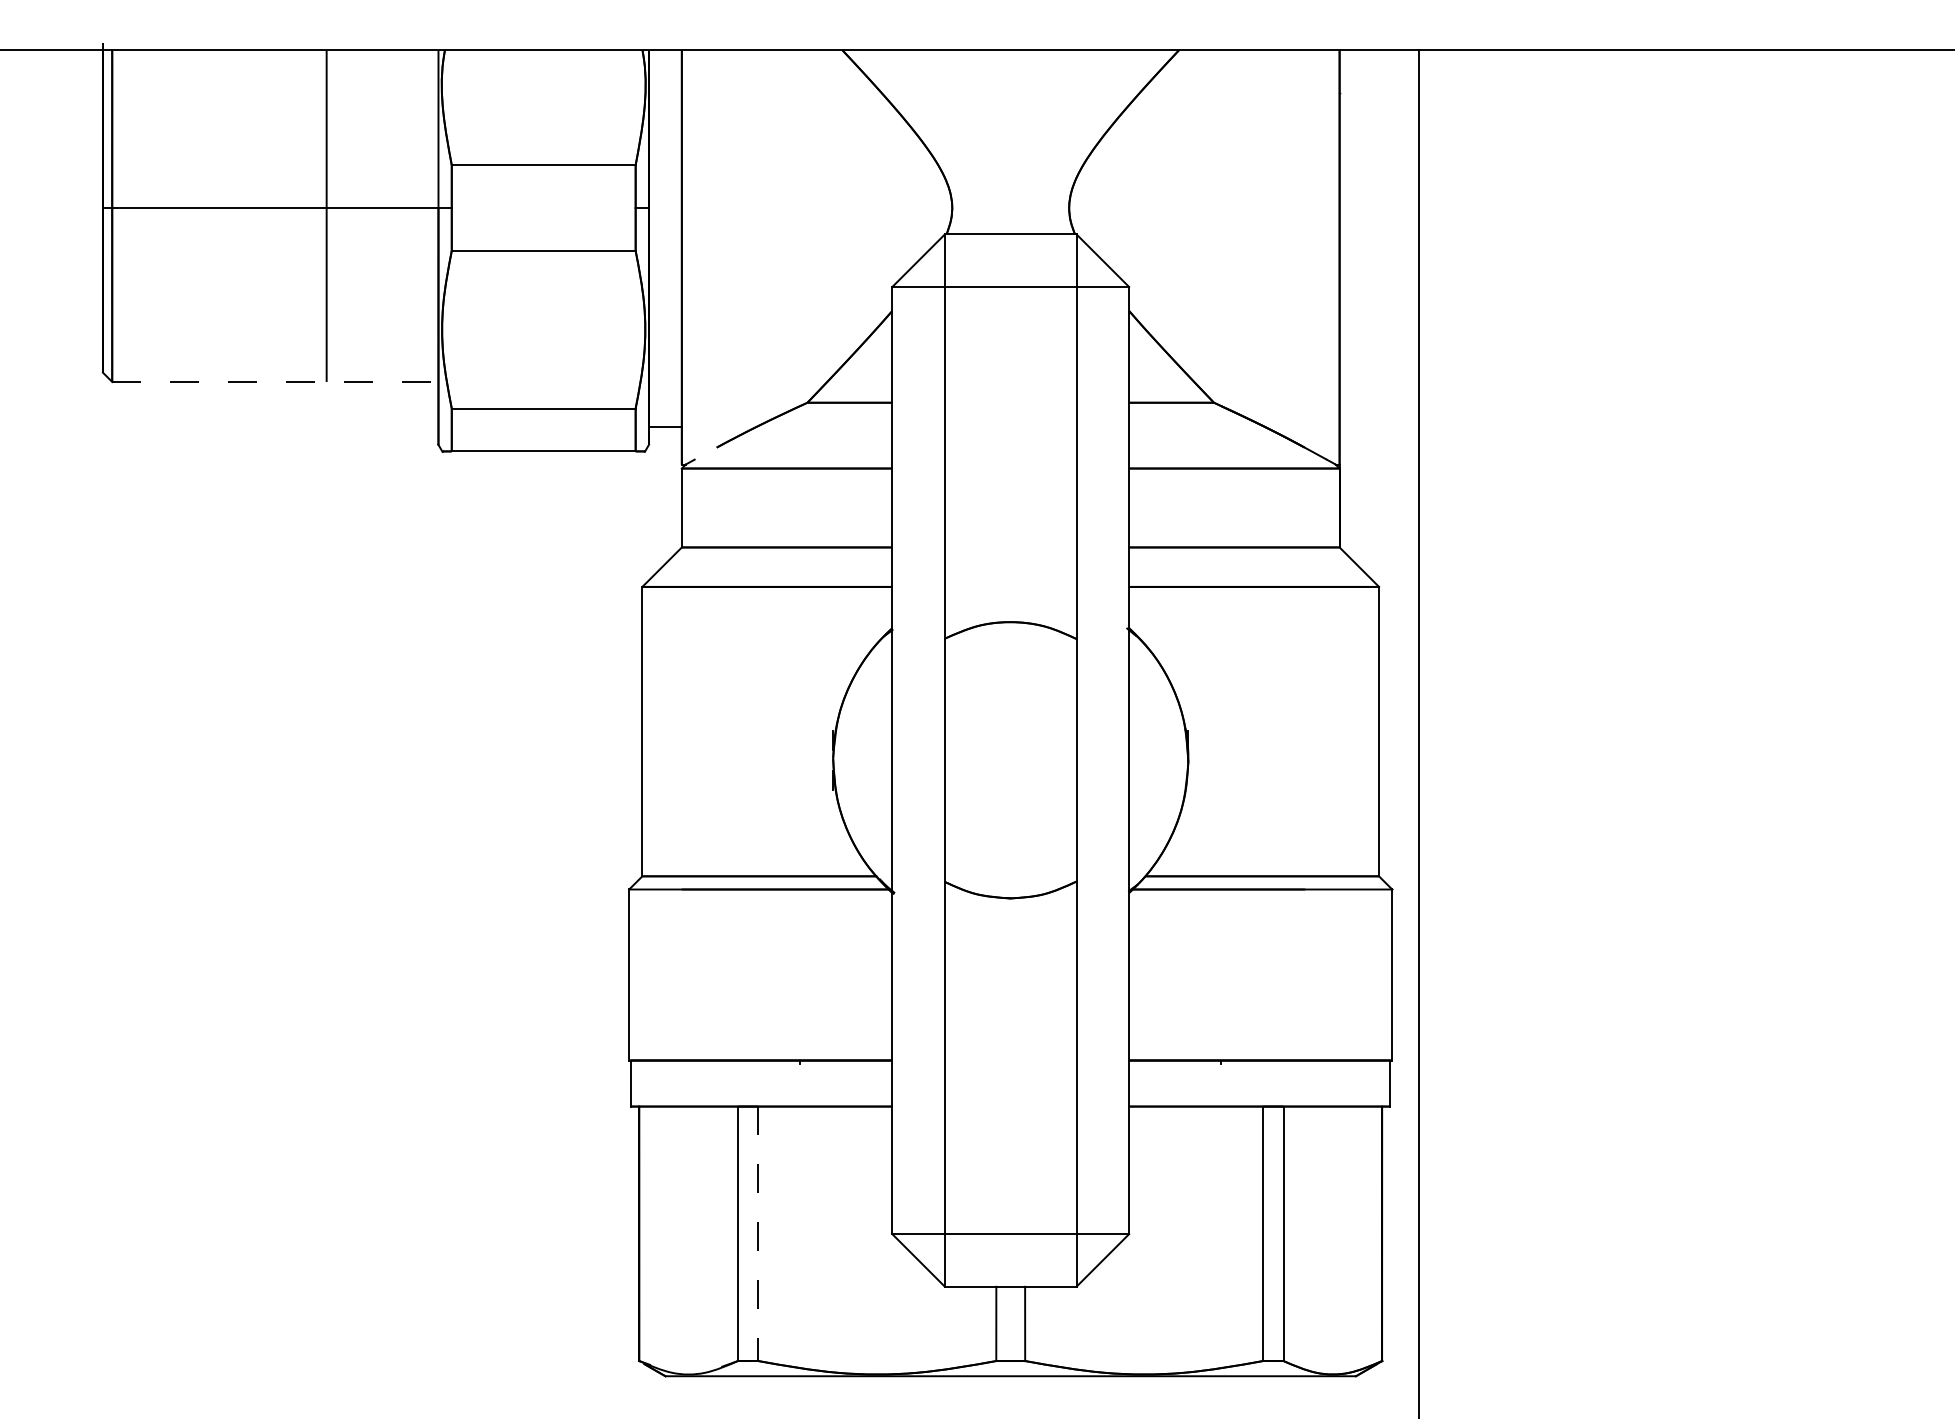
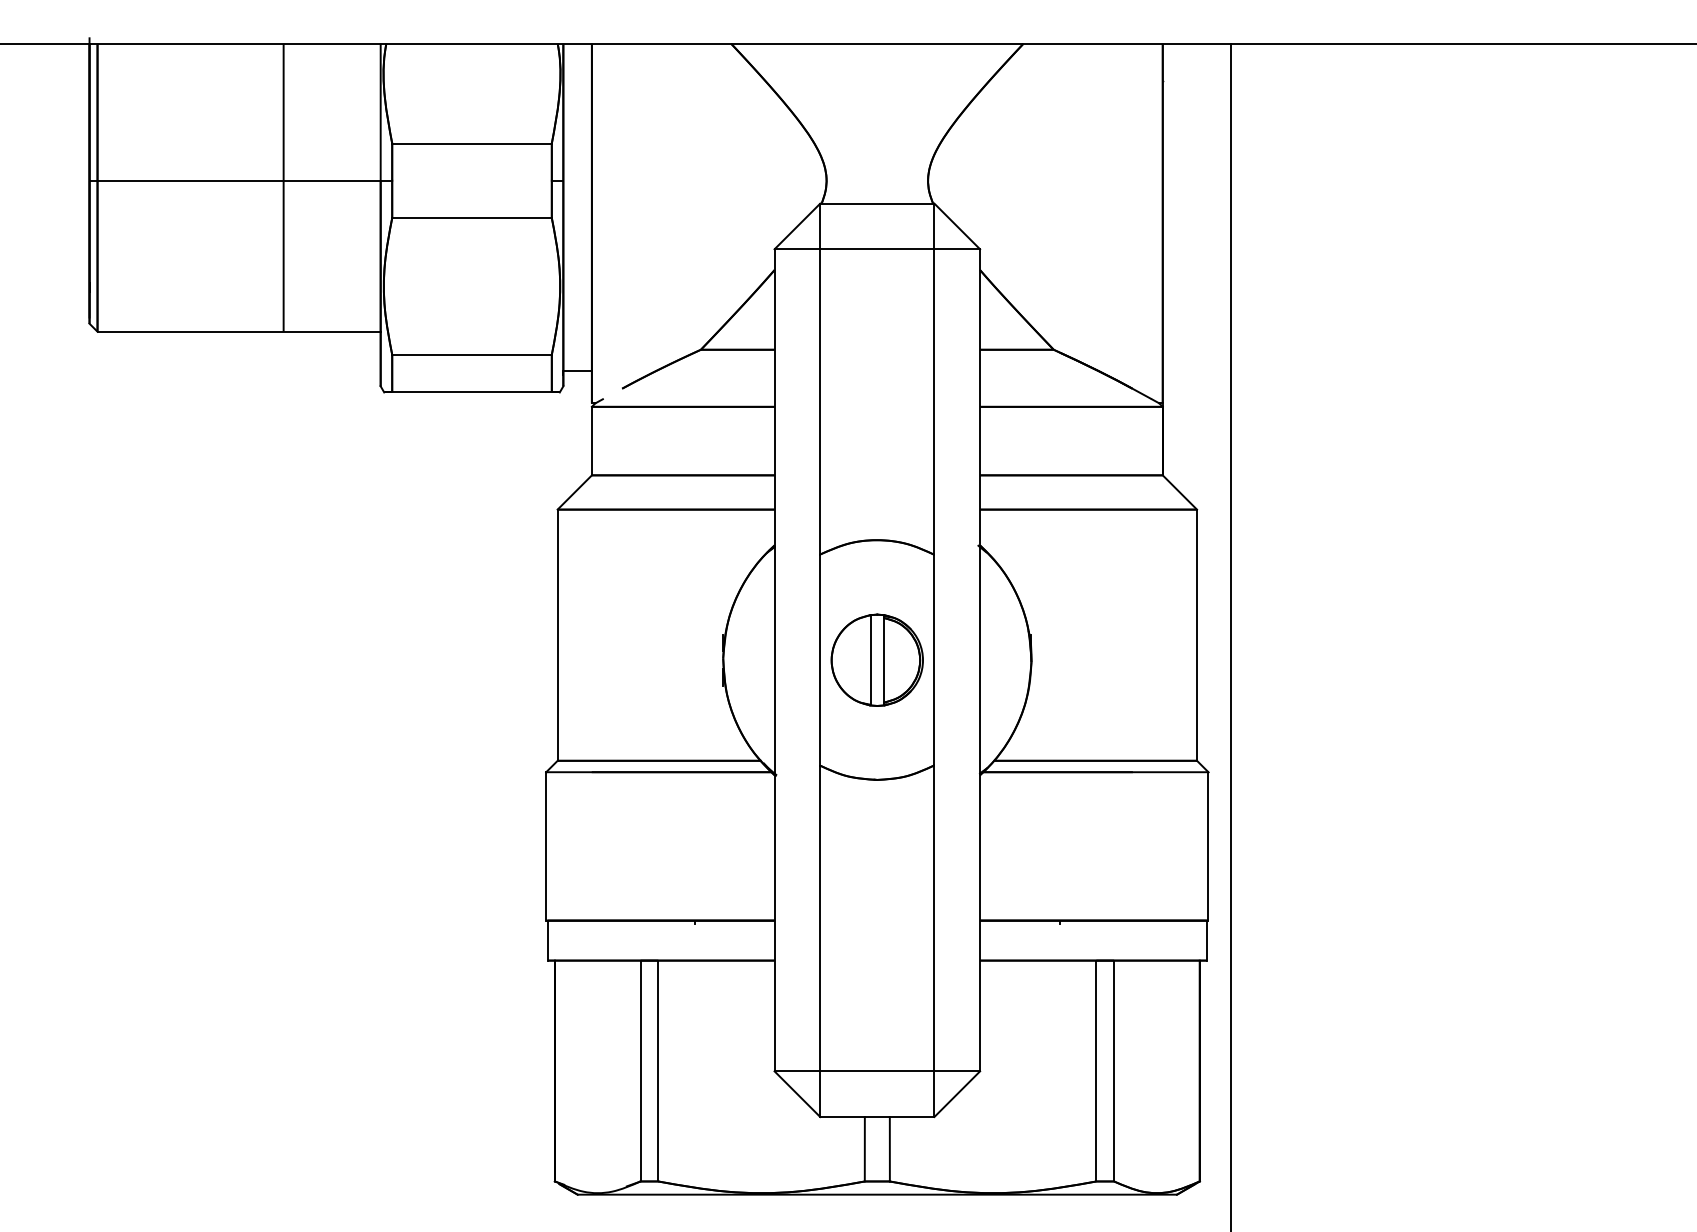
line: (275, 381) -> (239, 331), dashed -> solid
part: (1010, 760) -> (877, 660), added
line: (758, 1234) -> (658, 1071), dashed -> solid

